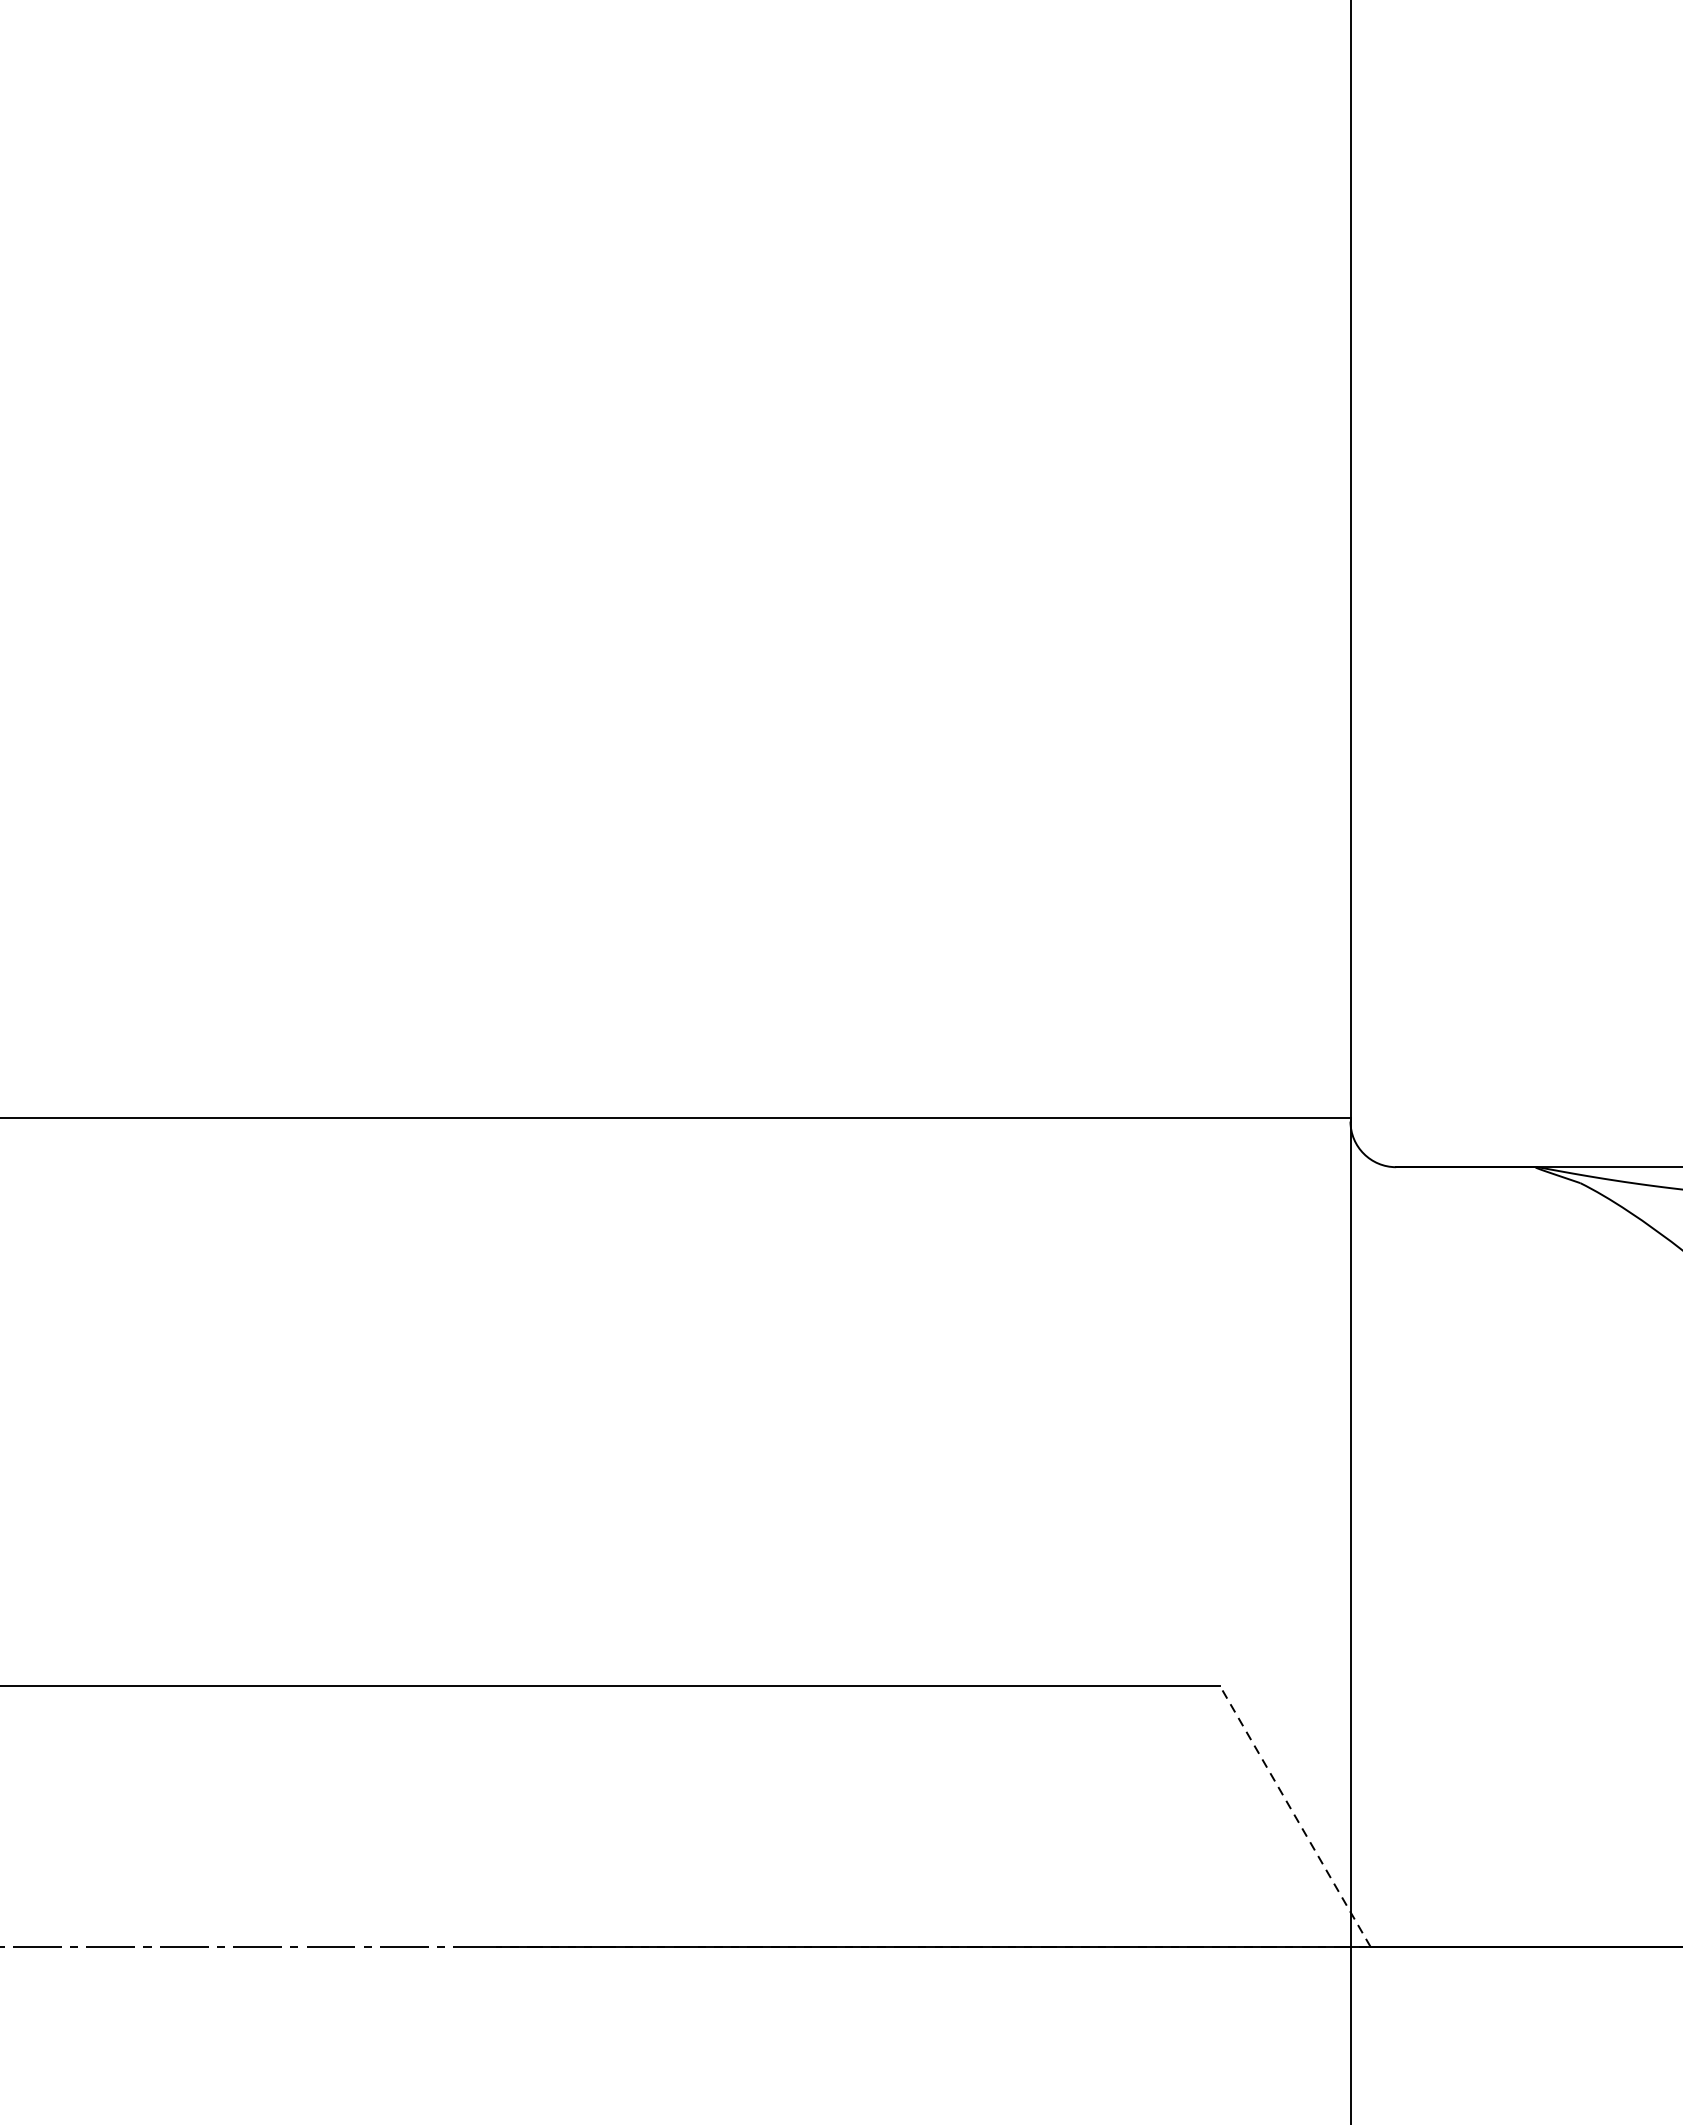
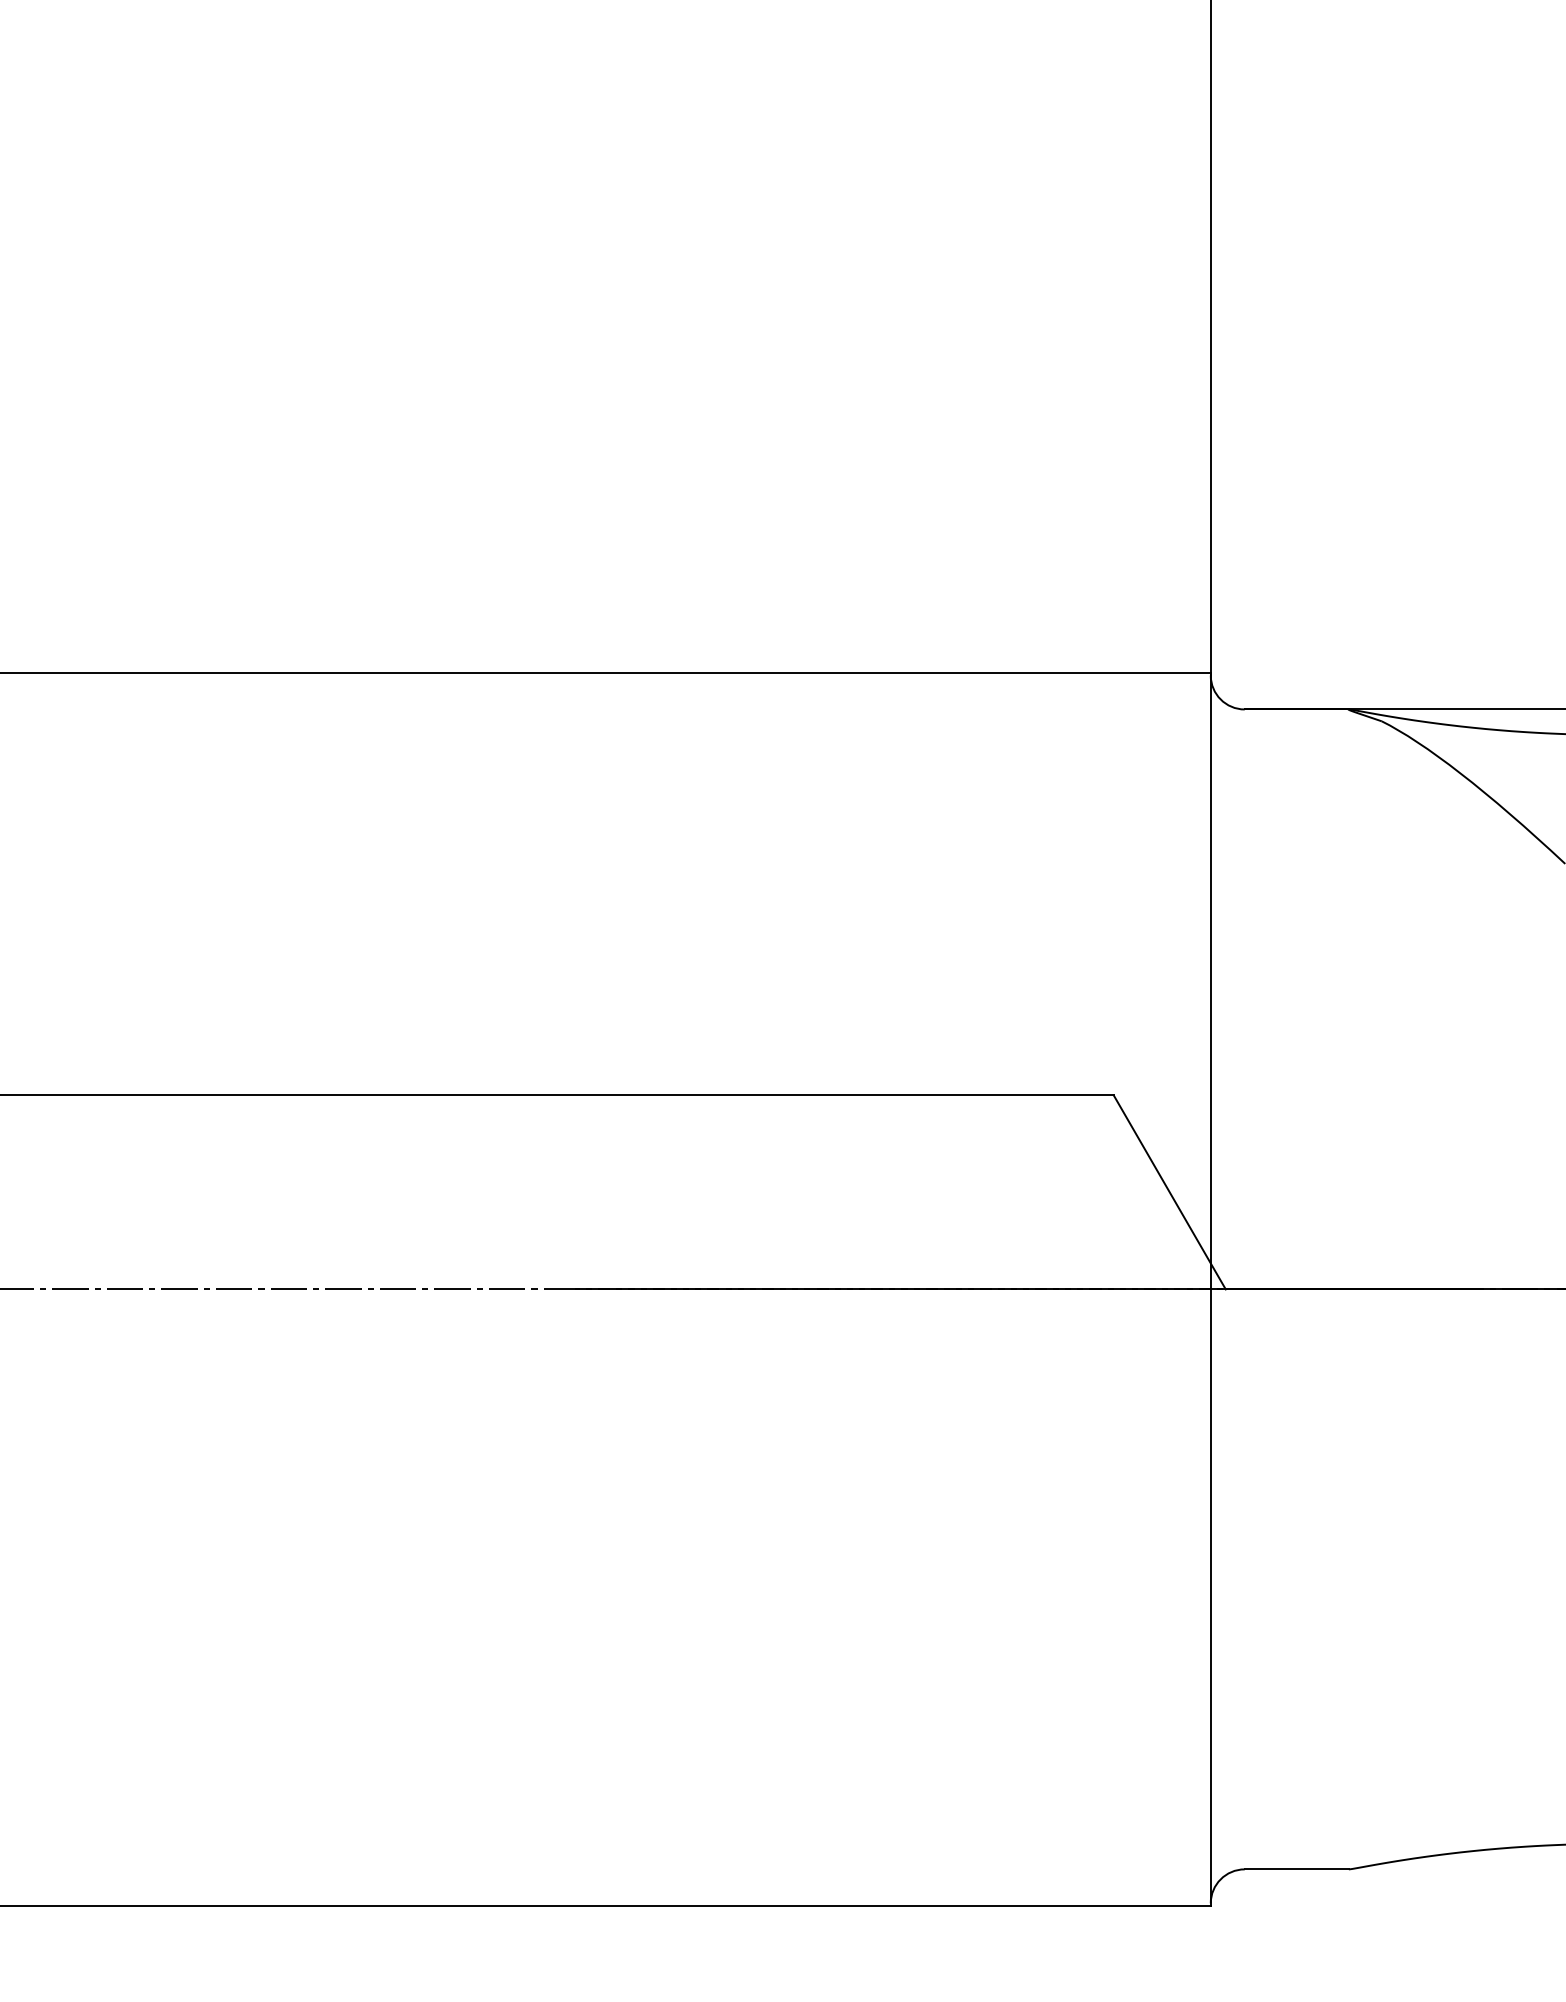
line: (1294, 1815) -> (1169, 1191), dashed -> solid

